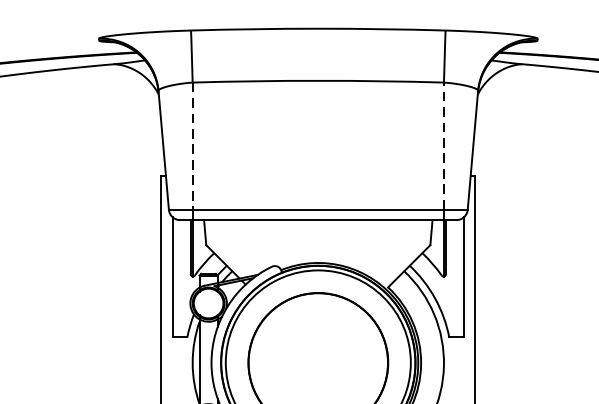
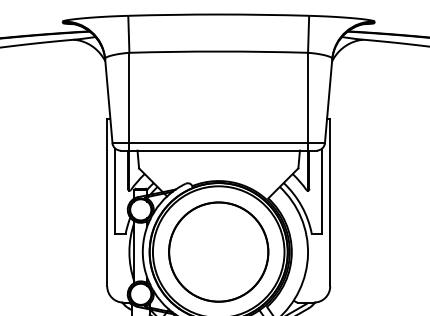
line: (444, 145) -> (308, 97), dashed -> solid
line: (192, 146) -> (129, 98), dashed -> solid

